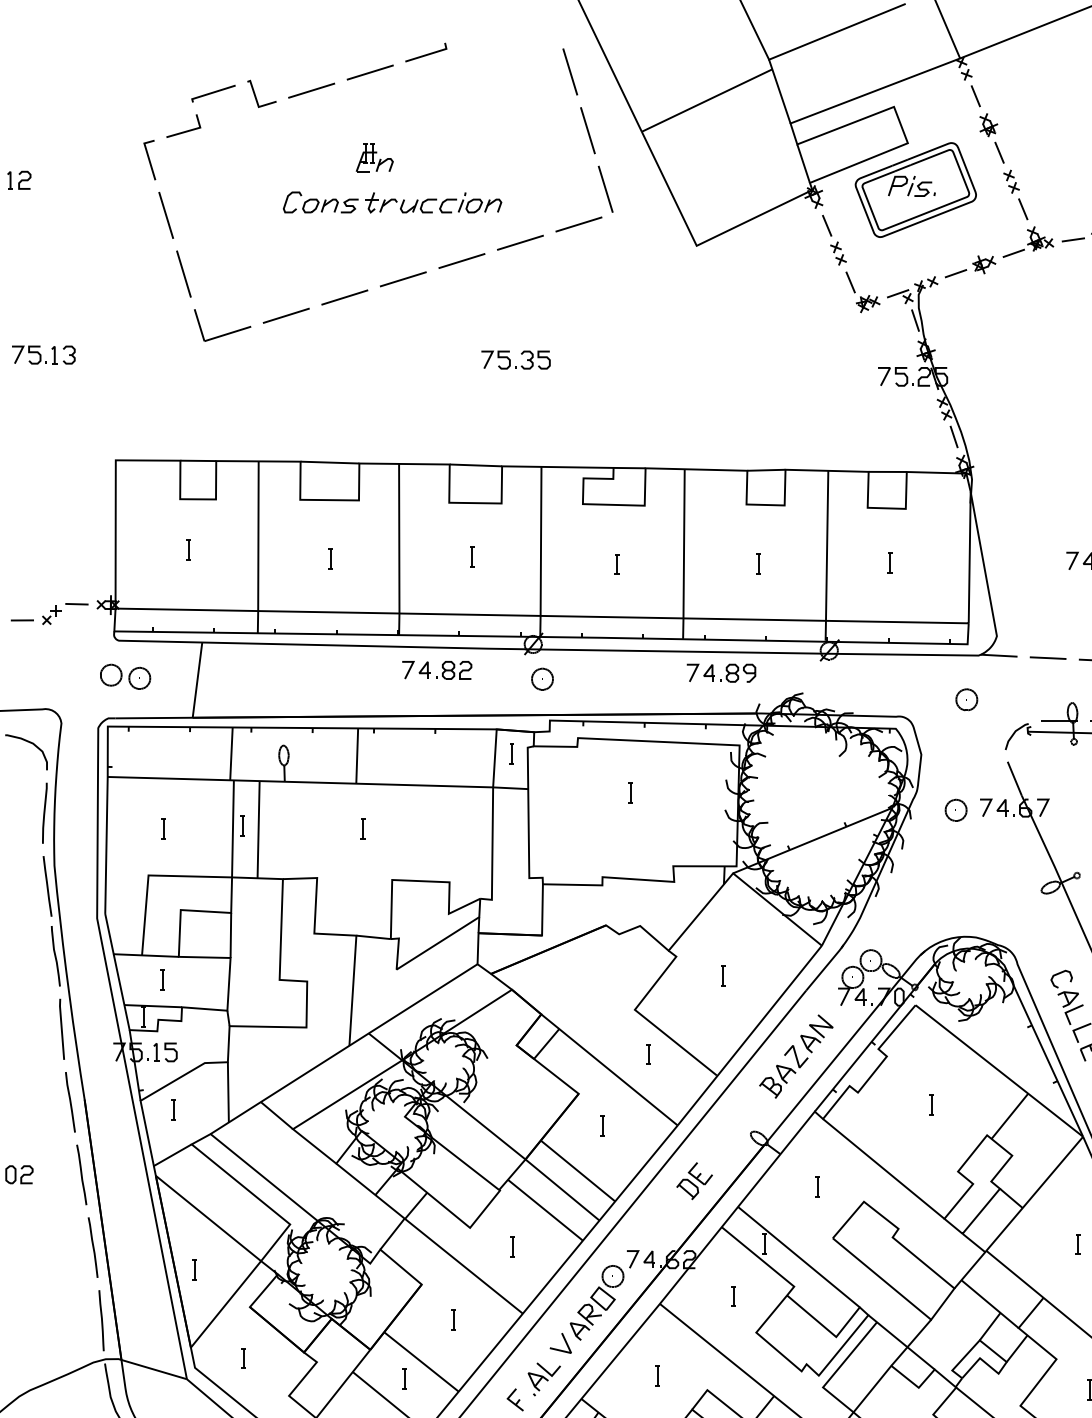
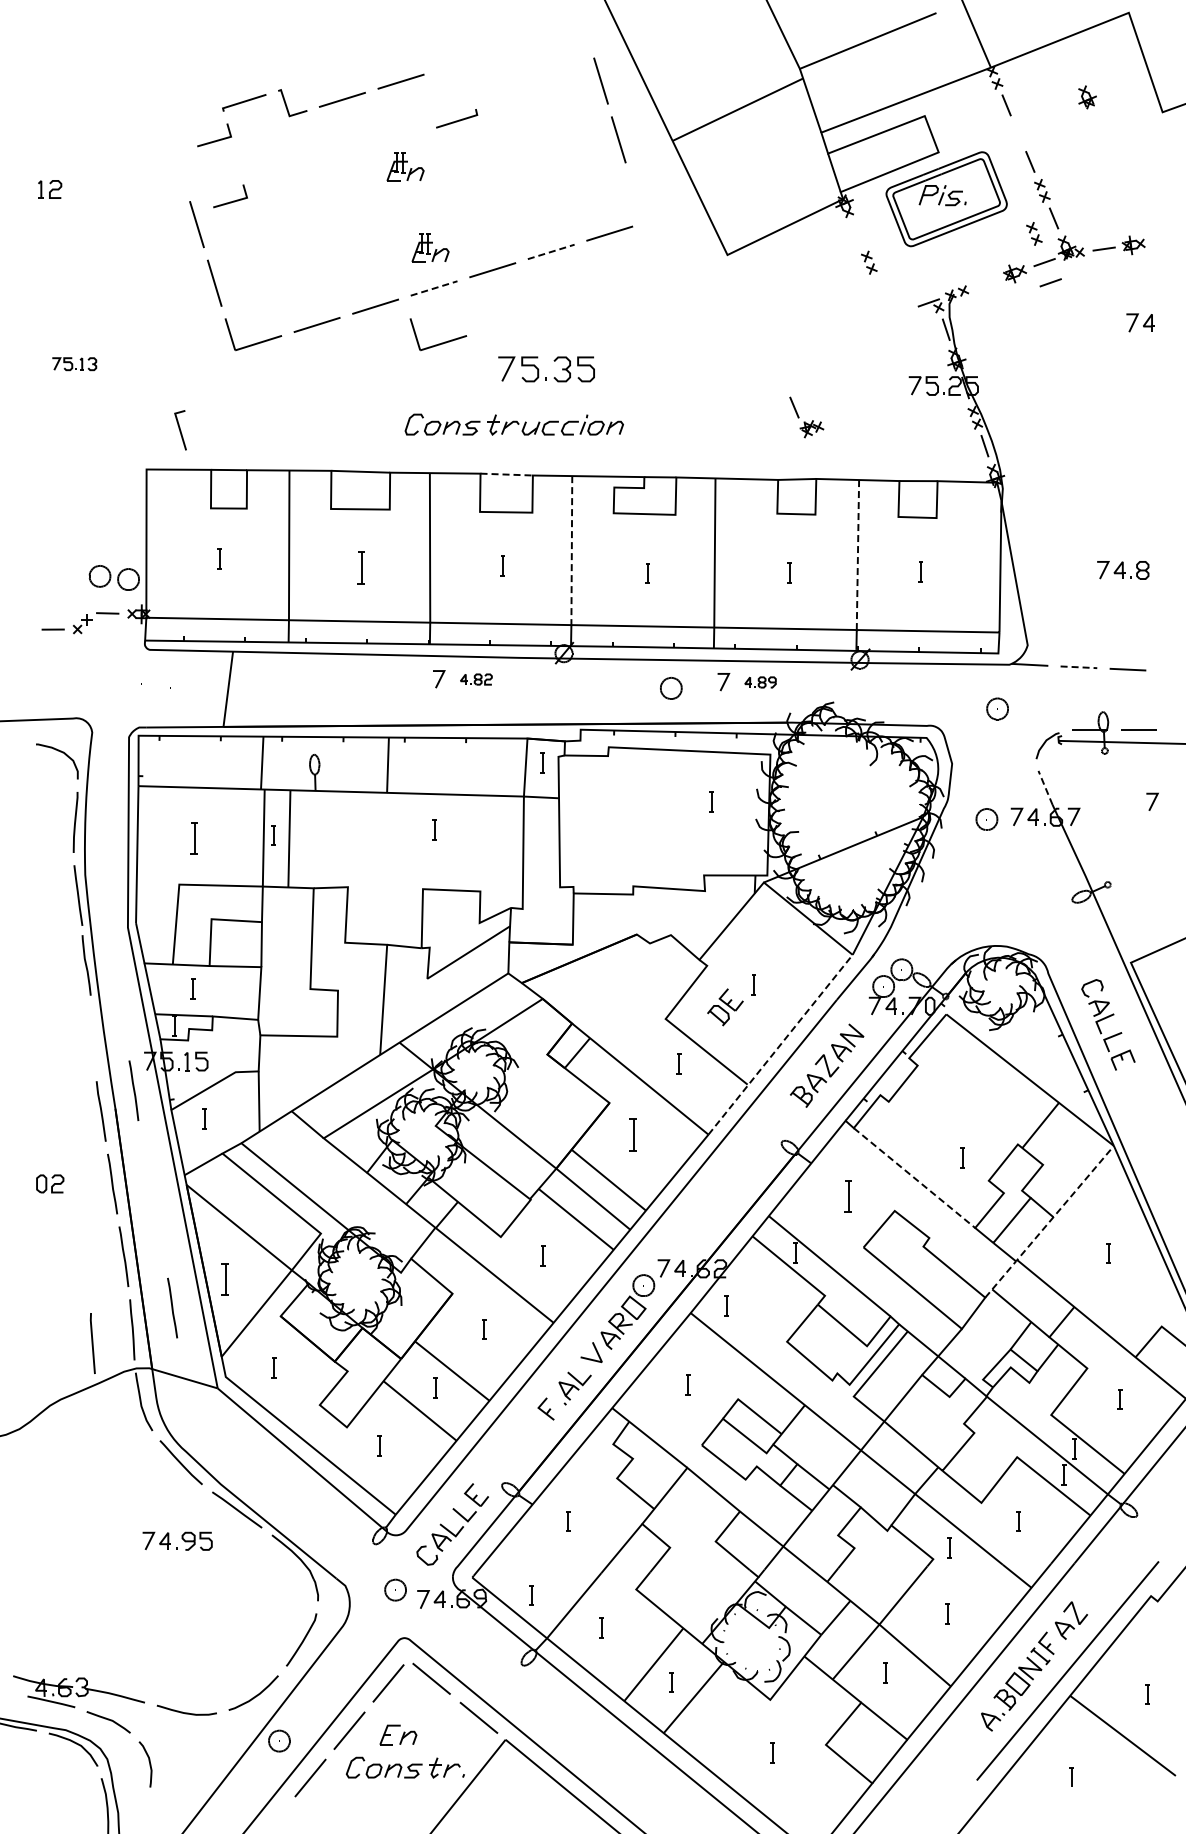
line: (427, 53) -> (458, 119), moved
part: (988, 125) -> (1087, 97), moved
line: (149, 160) -> (180, 430), moved
line: (605, 189) -> (636, 198), removed
line: (202, 191) -> (233, 200), added
part: (391, 202) -> (513, 424), moved
part: (1003, 224) -> (1034, 233), added
line: (826, 225) -> (857, 234), removed
part: (399, 238) -> (430, 247), added
line: (520, 242) -> (551, 251), solid -> dashed
line: (955, 273) -> (1050, 282), moved
line: (403, 279) -> (434, 288), solid -> dashed
part: (862, 292) -> (806, 417), moved
part: (410, 333) -> (441, 342), added
part: (43, 354) -> (74, 363), size x0.7
part: (515, 359) -> (546, 368), size x1.4
line: (476, 465) -> (507, 474), solid -> dashed
line: (540, 543) -> (571, 552), solid -> dashed
line: (826, 547) -> (857, 556), solid -> dashed
part: (330, 558) -> (361, 567), size x1.6
line: (1048, 658) -> (1079, 667), solid -> dashed
part: (445, 670) -> (476, 679), size x0.6
part: (729, 673) -> (760, 682), size x0.6
part: (124, 676) -> (113, 577), moved
part: (542, 678) -> (671, 687), moved
line: (1014, 778) -> (1045, 787), solid -> dashed
part: (630, 792) -> (711, 801), moved
part: (163, 828) -> (194, 837), size x1.6
part: (362, 828) -> (434, 829), moved
line: (61, 1029) -> (92, 1343), moved
line: (749, 1035) -> (780, 1044), solid -> dashed
line: (102, 1081) -> (133, 1090), added
part: (931, 1104) -> (962, 1157), moved
part: (602, 1125) -> (633, 1134), size x1.6
line: (883, 1169) -> (914, 1178), solid -> dashed
part: (694, 1181) -> (725, 1007), moved
part: (817, 1186) -> (848, 1195), size x1.6
line: (1017, 1213) -> (1048, 1222), solid -> dashed
part: (194, 1269) -> (225, 1278), size x1.6
part: (733, 1296) -> (726, 1305), moved
line: (141, 1298) -> (172, 1307), added

